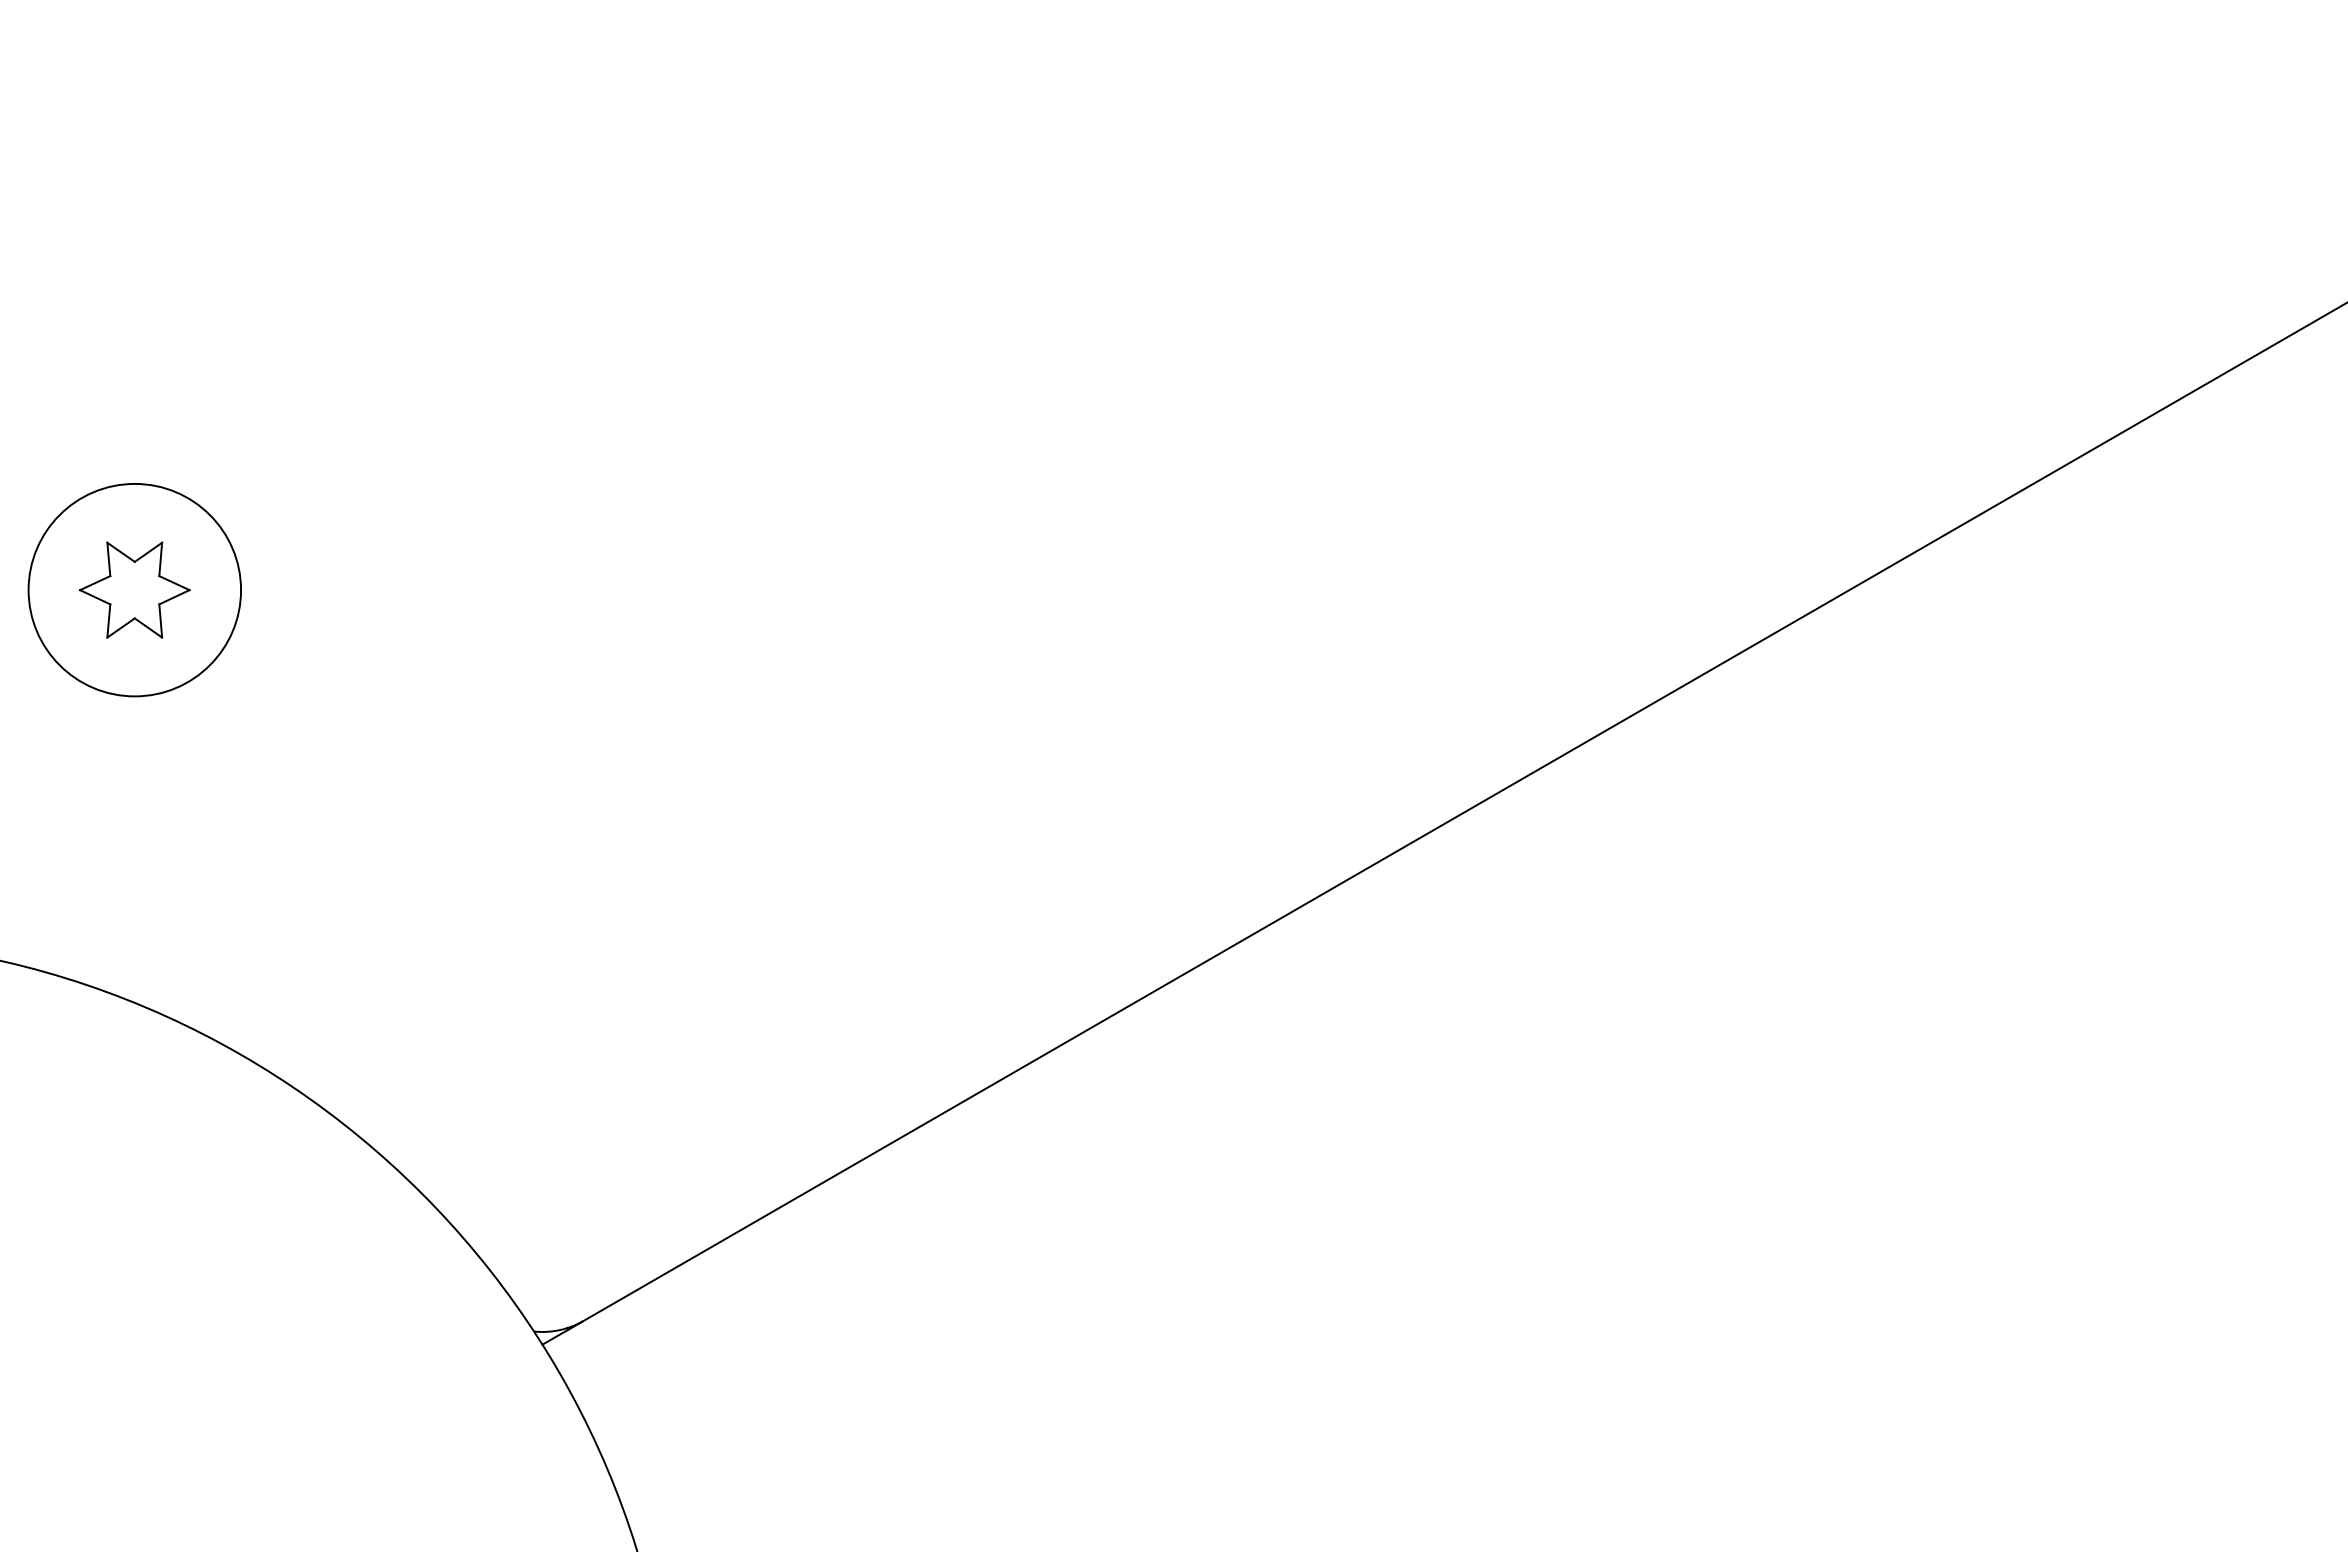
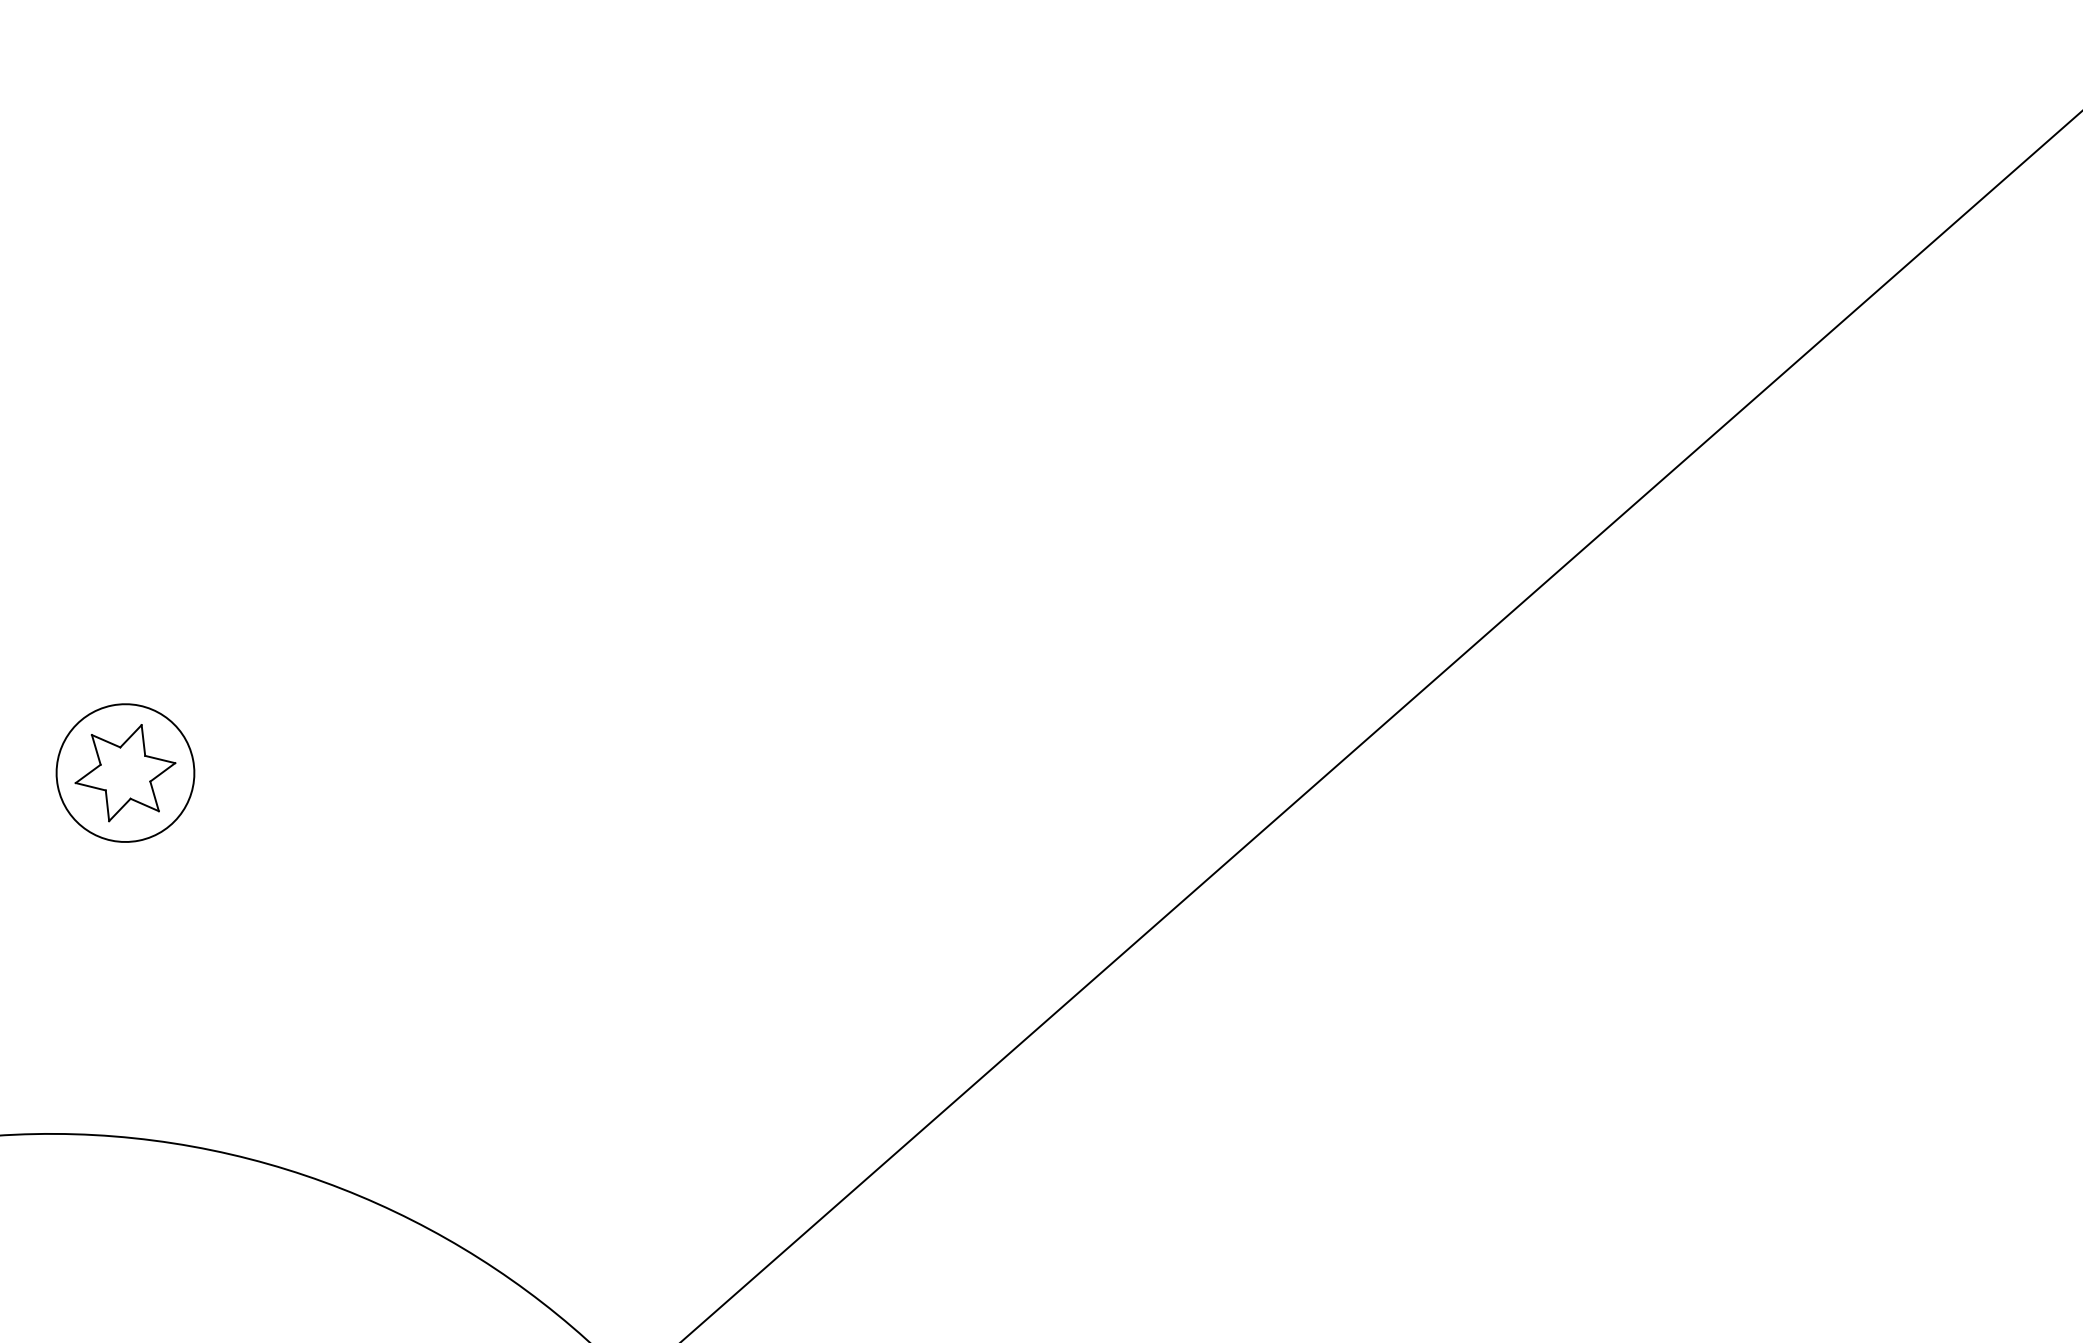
circle: (134, 589) -> (125, 772), size x0.7

